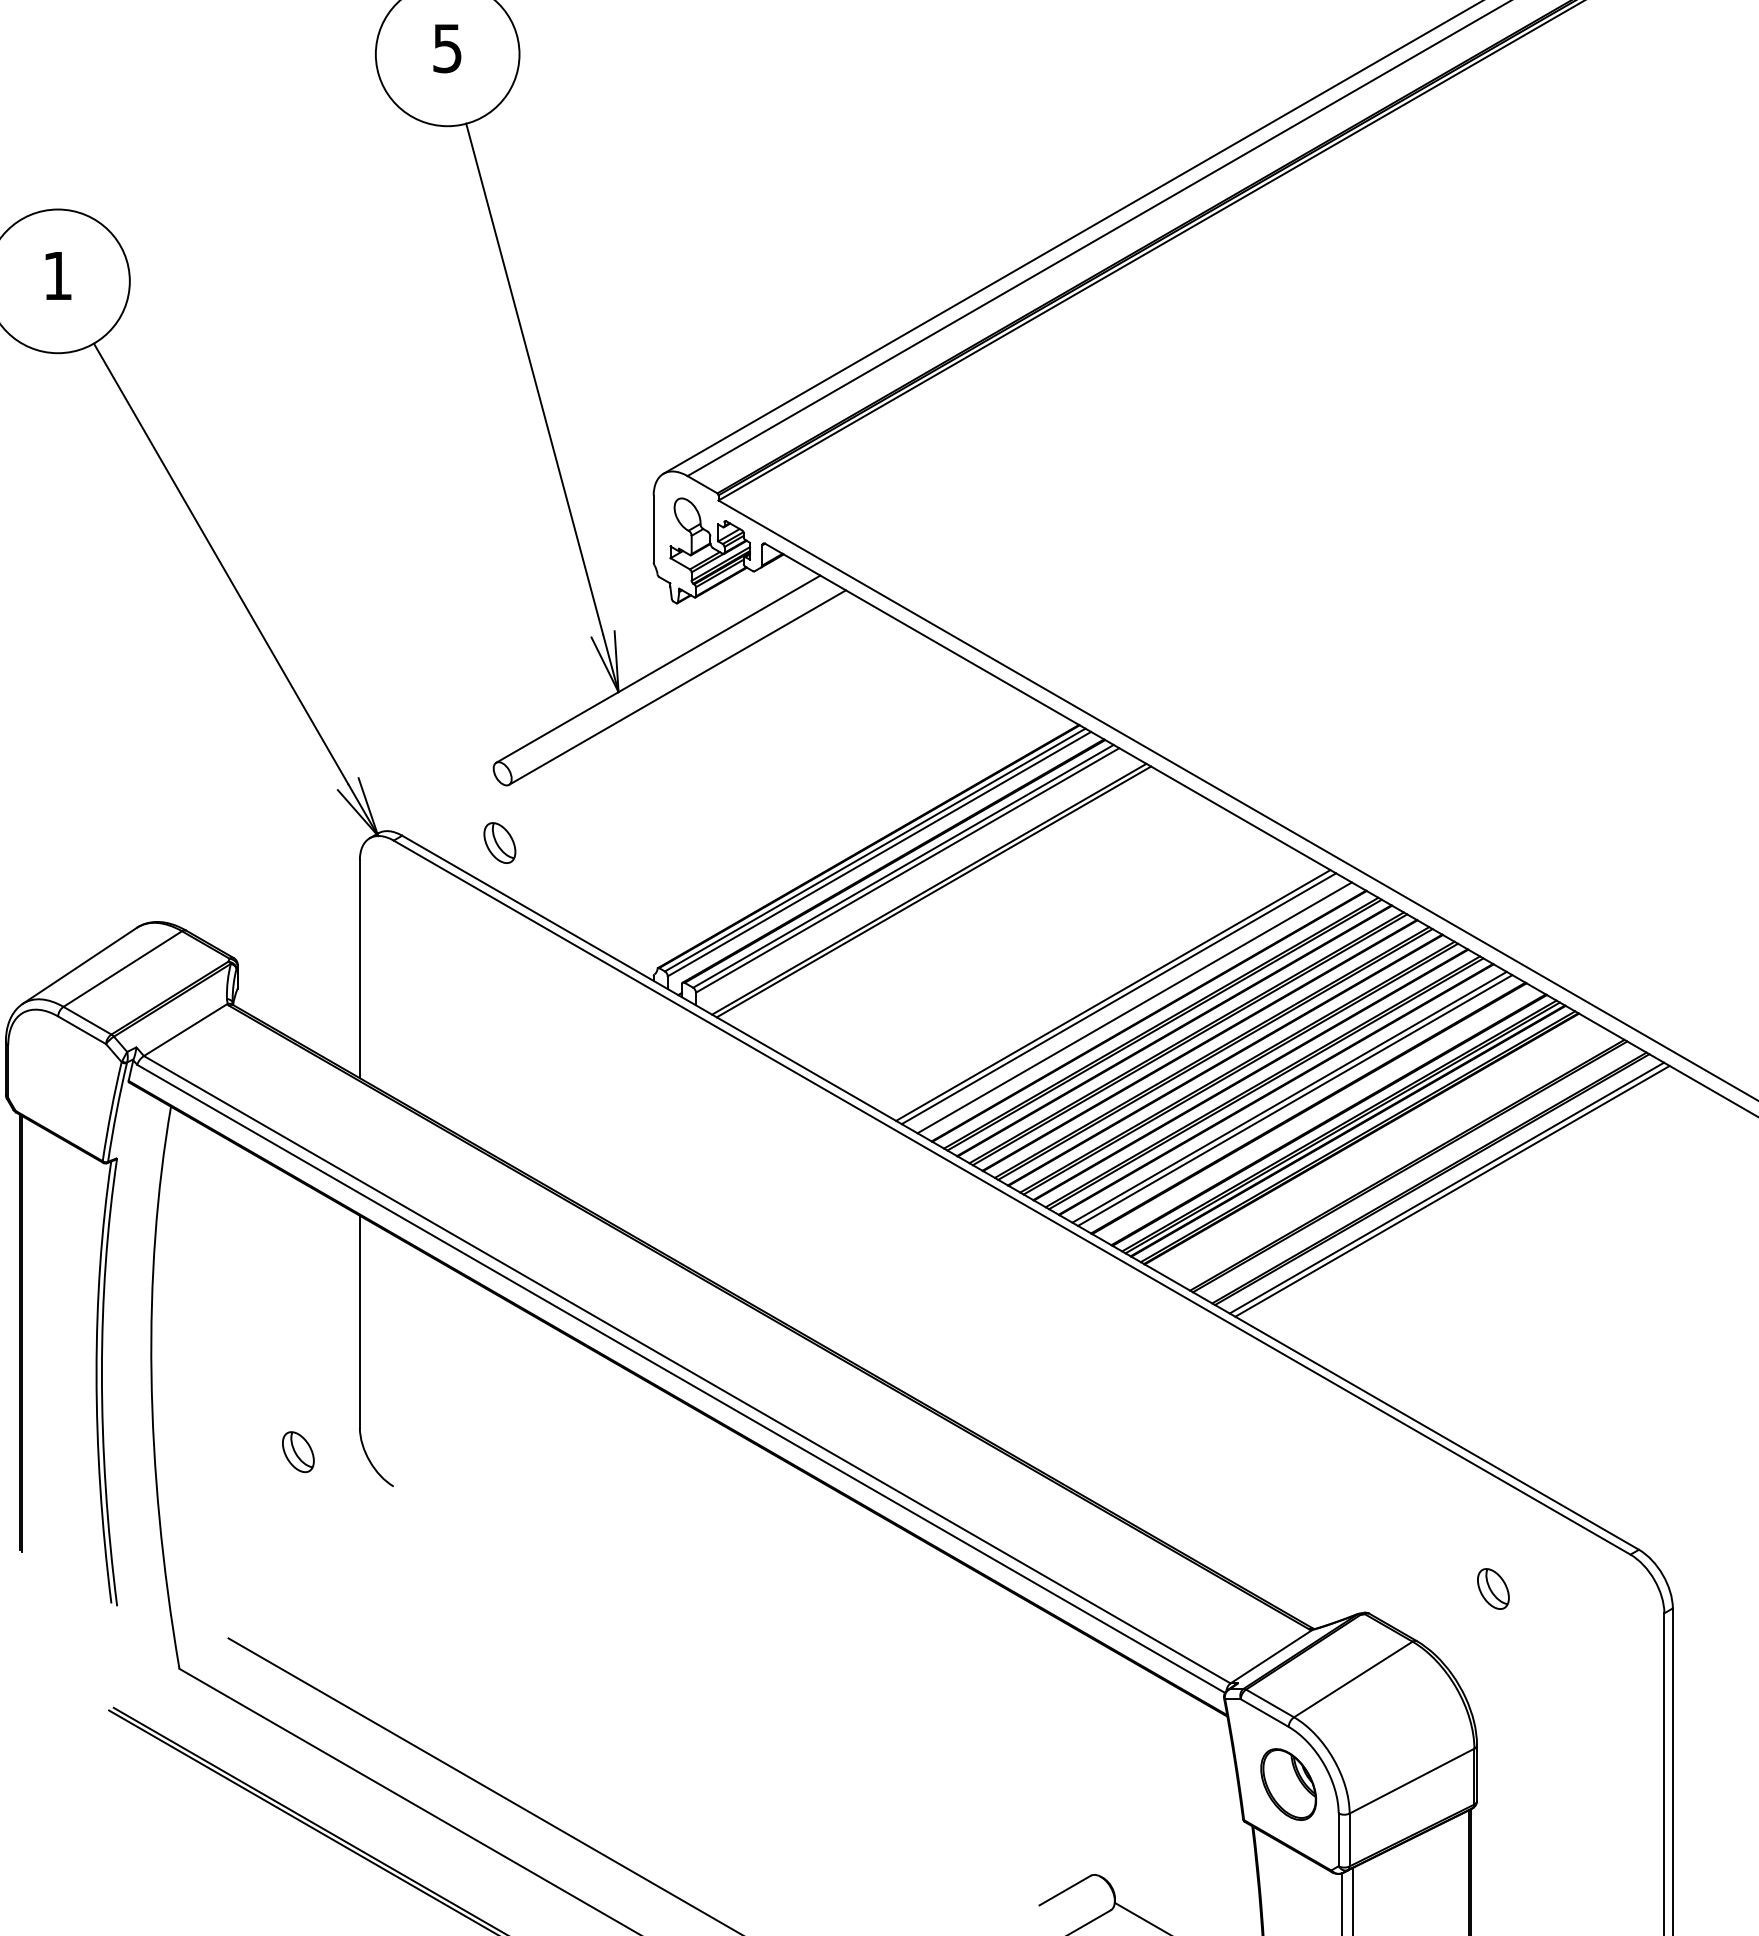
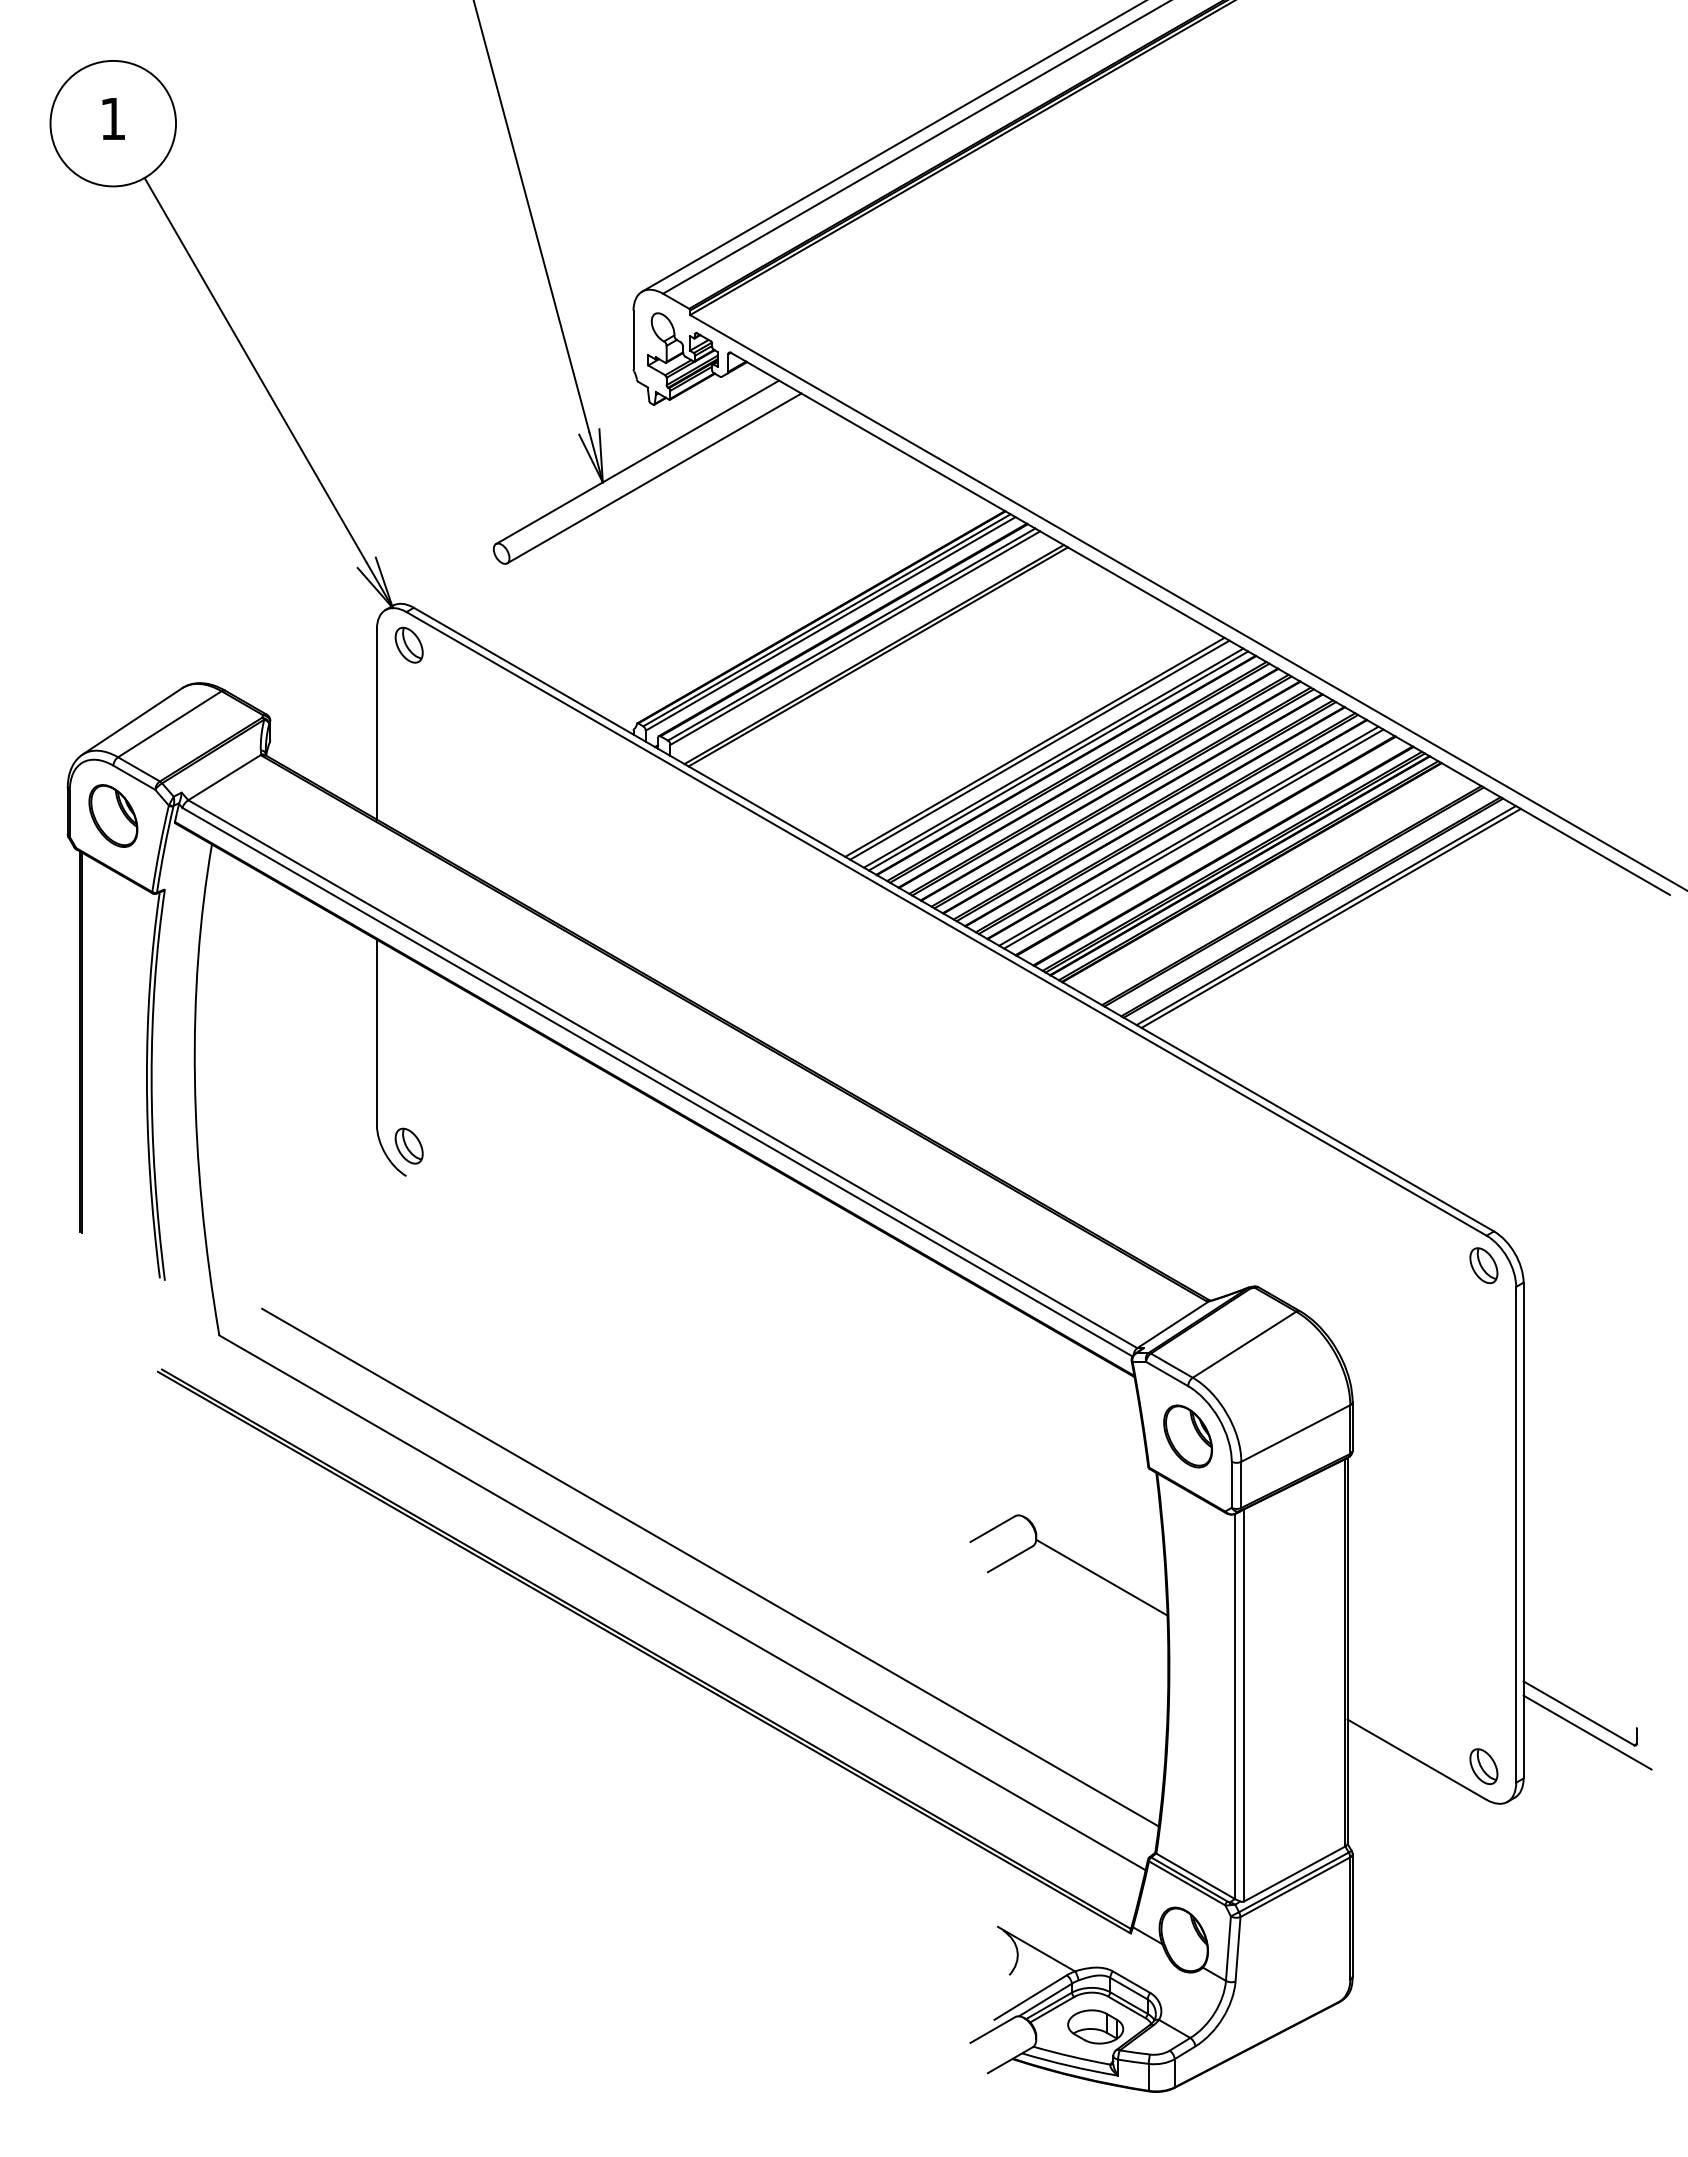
part: (499, 842) -> (408, 644), moved
line: (1140, 1010) -> (1058, 760), added
part: (58, 1073) -> (113, 815), added
part: (297, 1451) -> (408, 1145), moved
part: (1492, 1588) -> (1483, 1265), moved

